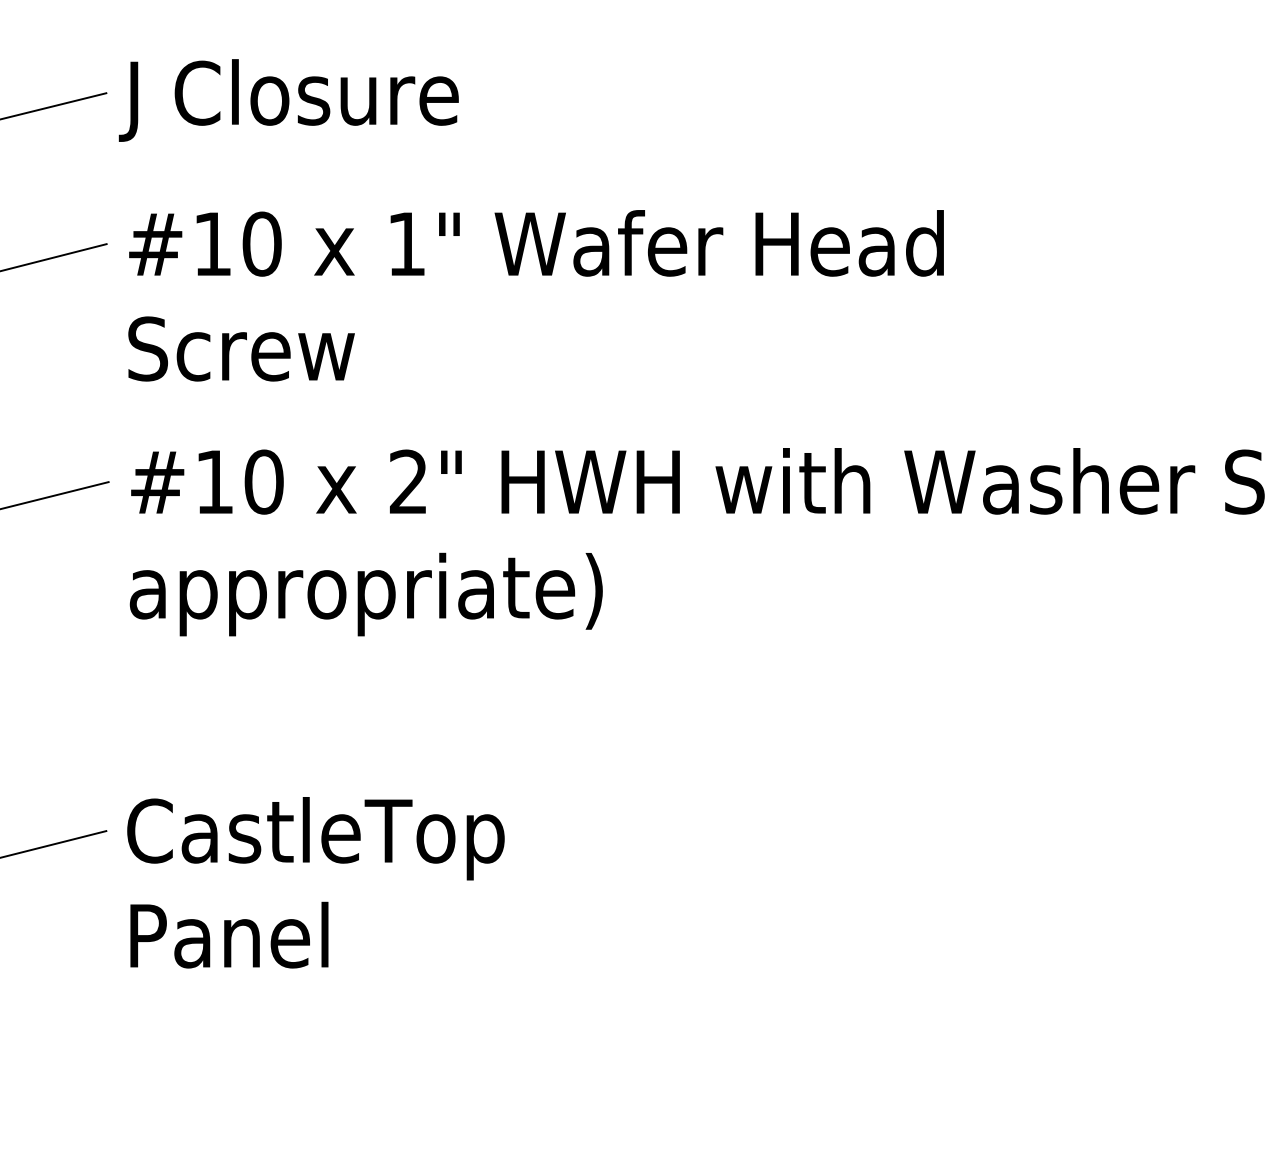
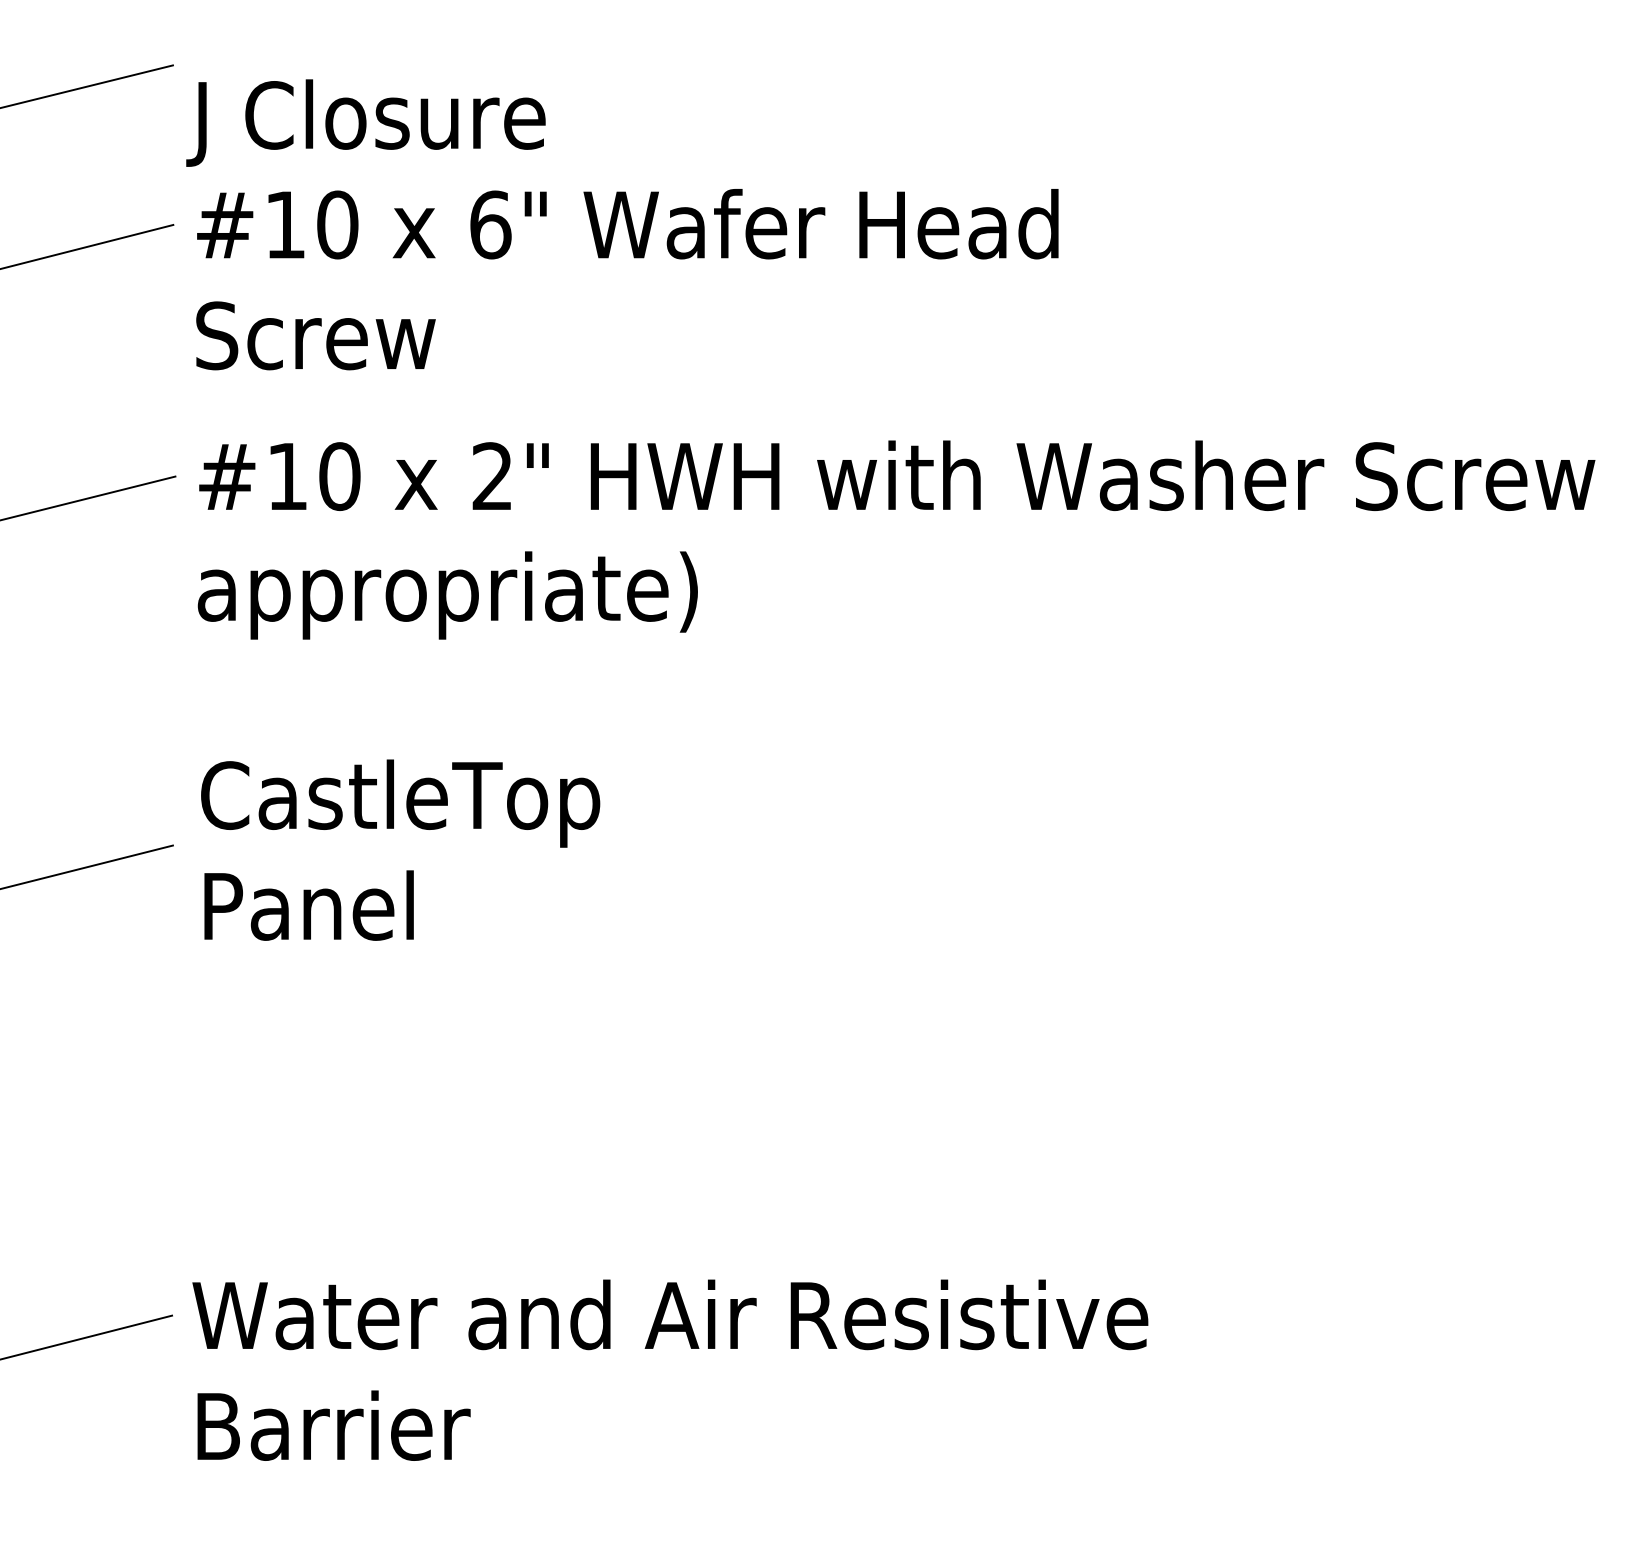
text: (288, 99) -> (365, 122), moved
text: (406, 243) -> (490, 224), 1" -> 6"
text: (315, 882) -> (400, 849), moved

